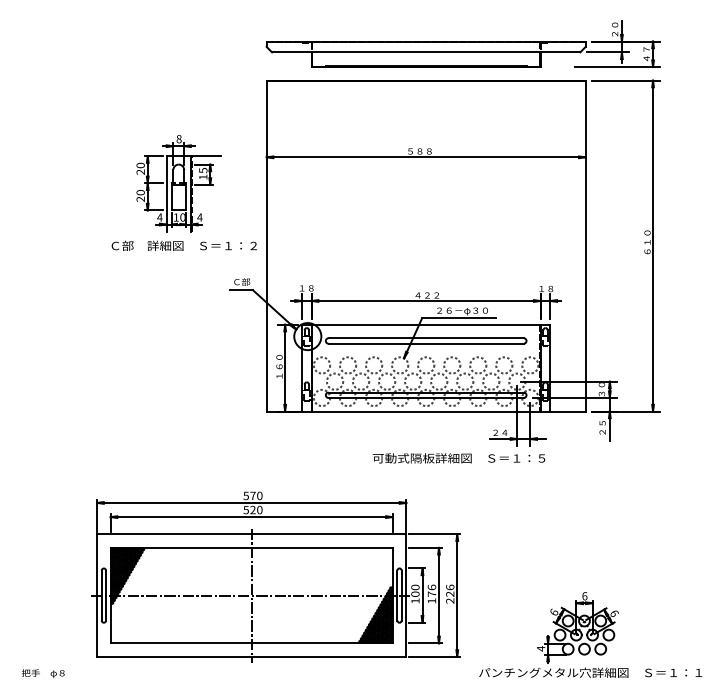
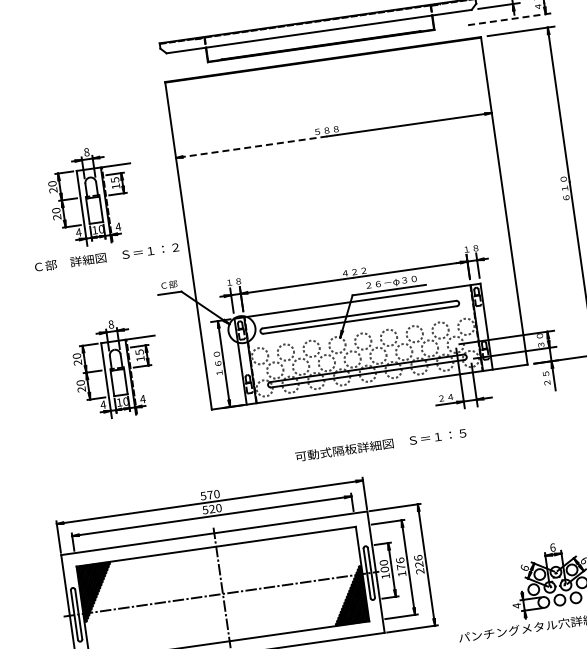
line: (617, 67) -> (510, 19), solid -> dashed
line: (342, 157) -> (251, 147), solid -> dashed
part: (178, 357) -> (116, 368), added
text: (458, 458) -> (380, 445), moved

